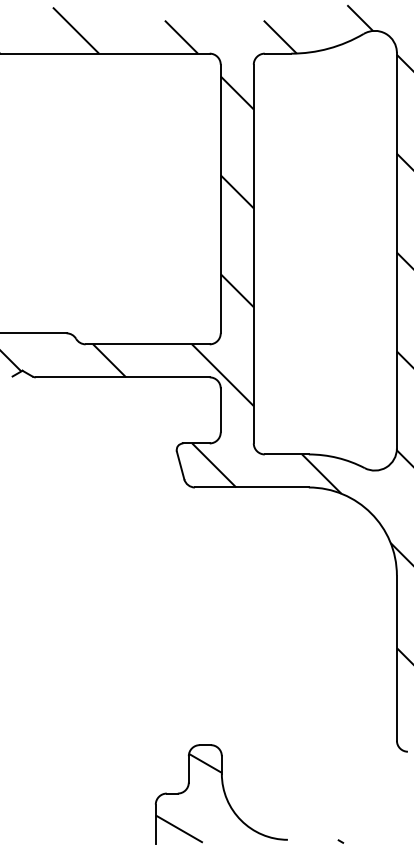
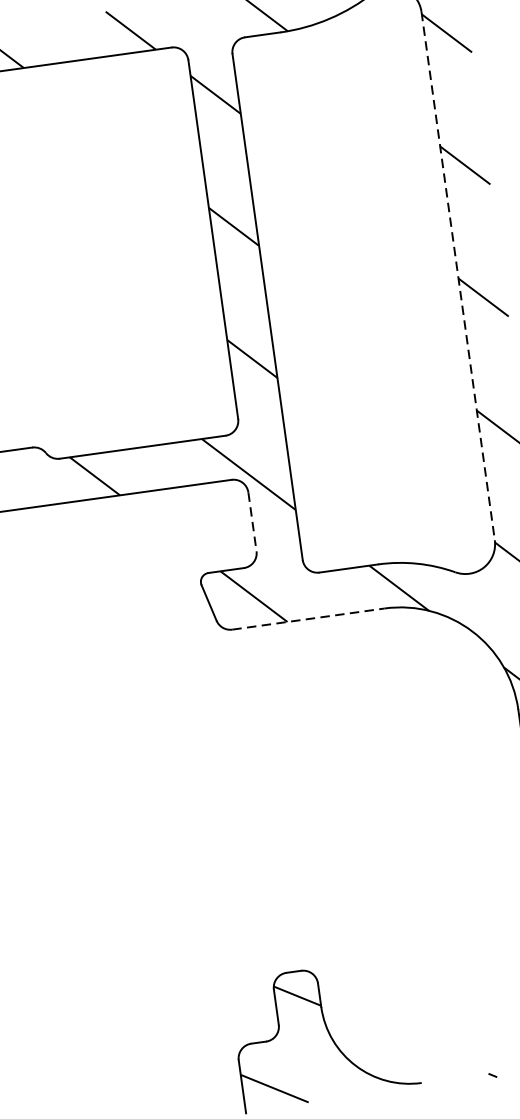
line: (396, 250) -> (457, 275), solid -> dashed
line: (220, 410) -> (252, 522), solid -> dashed
line: (251, 487) -> (307, 619), solid -> dashed

